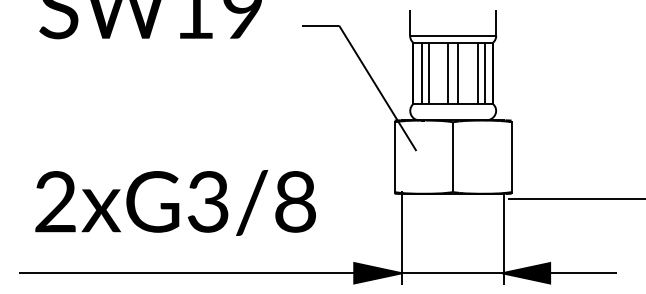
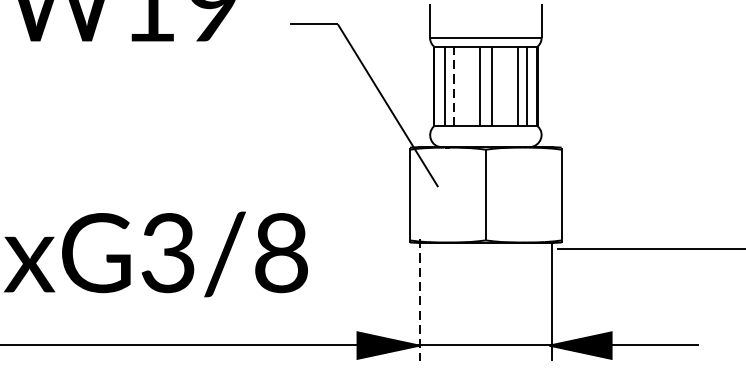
line: (428, 73) -> (453, 86), solid -> dashed
line: (402, 238) -> (420, 300), solid -> dashed

